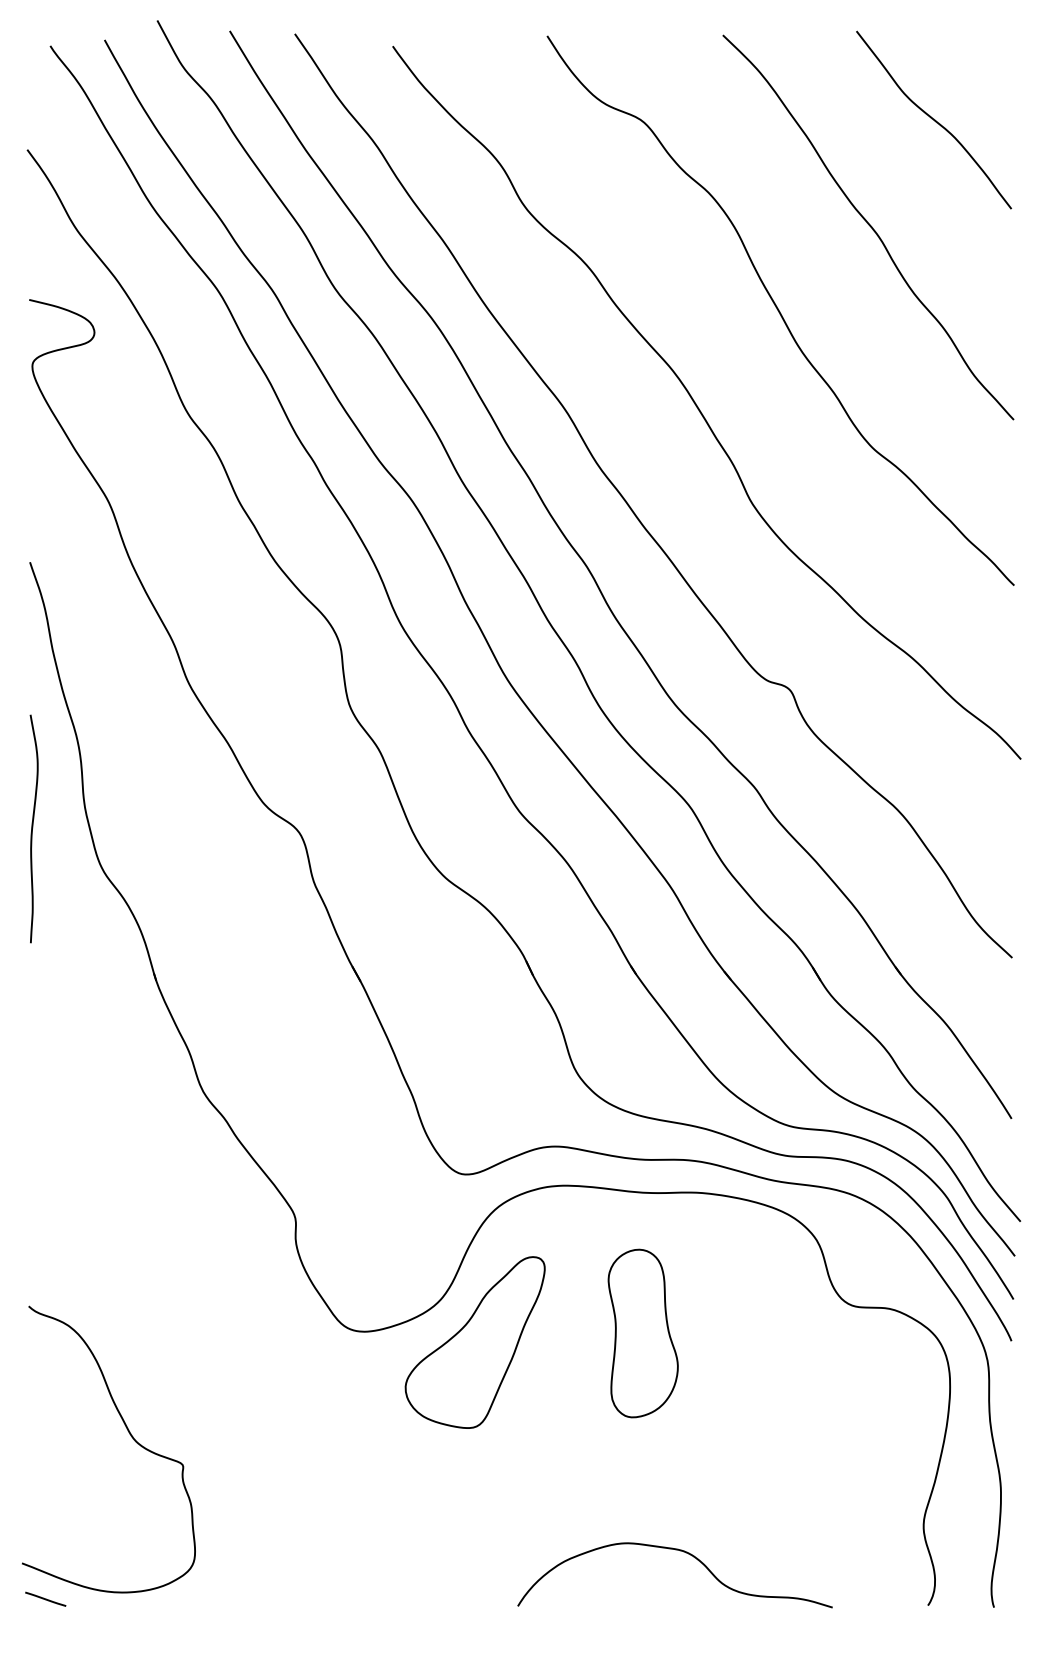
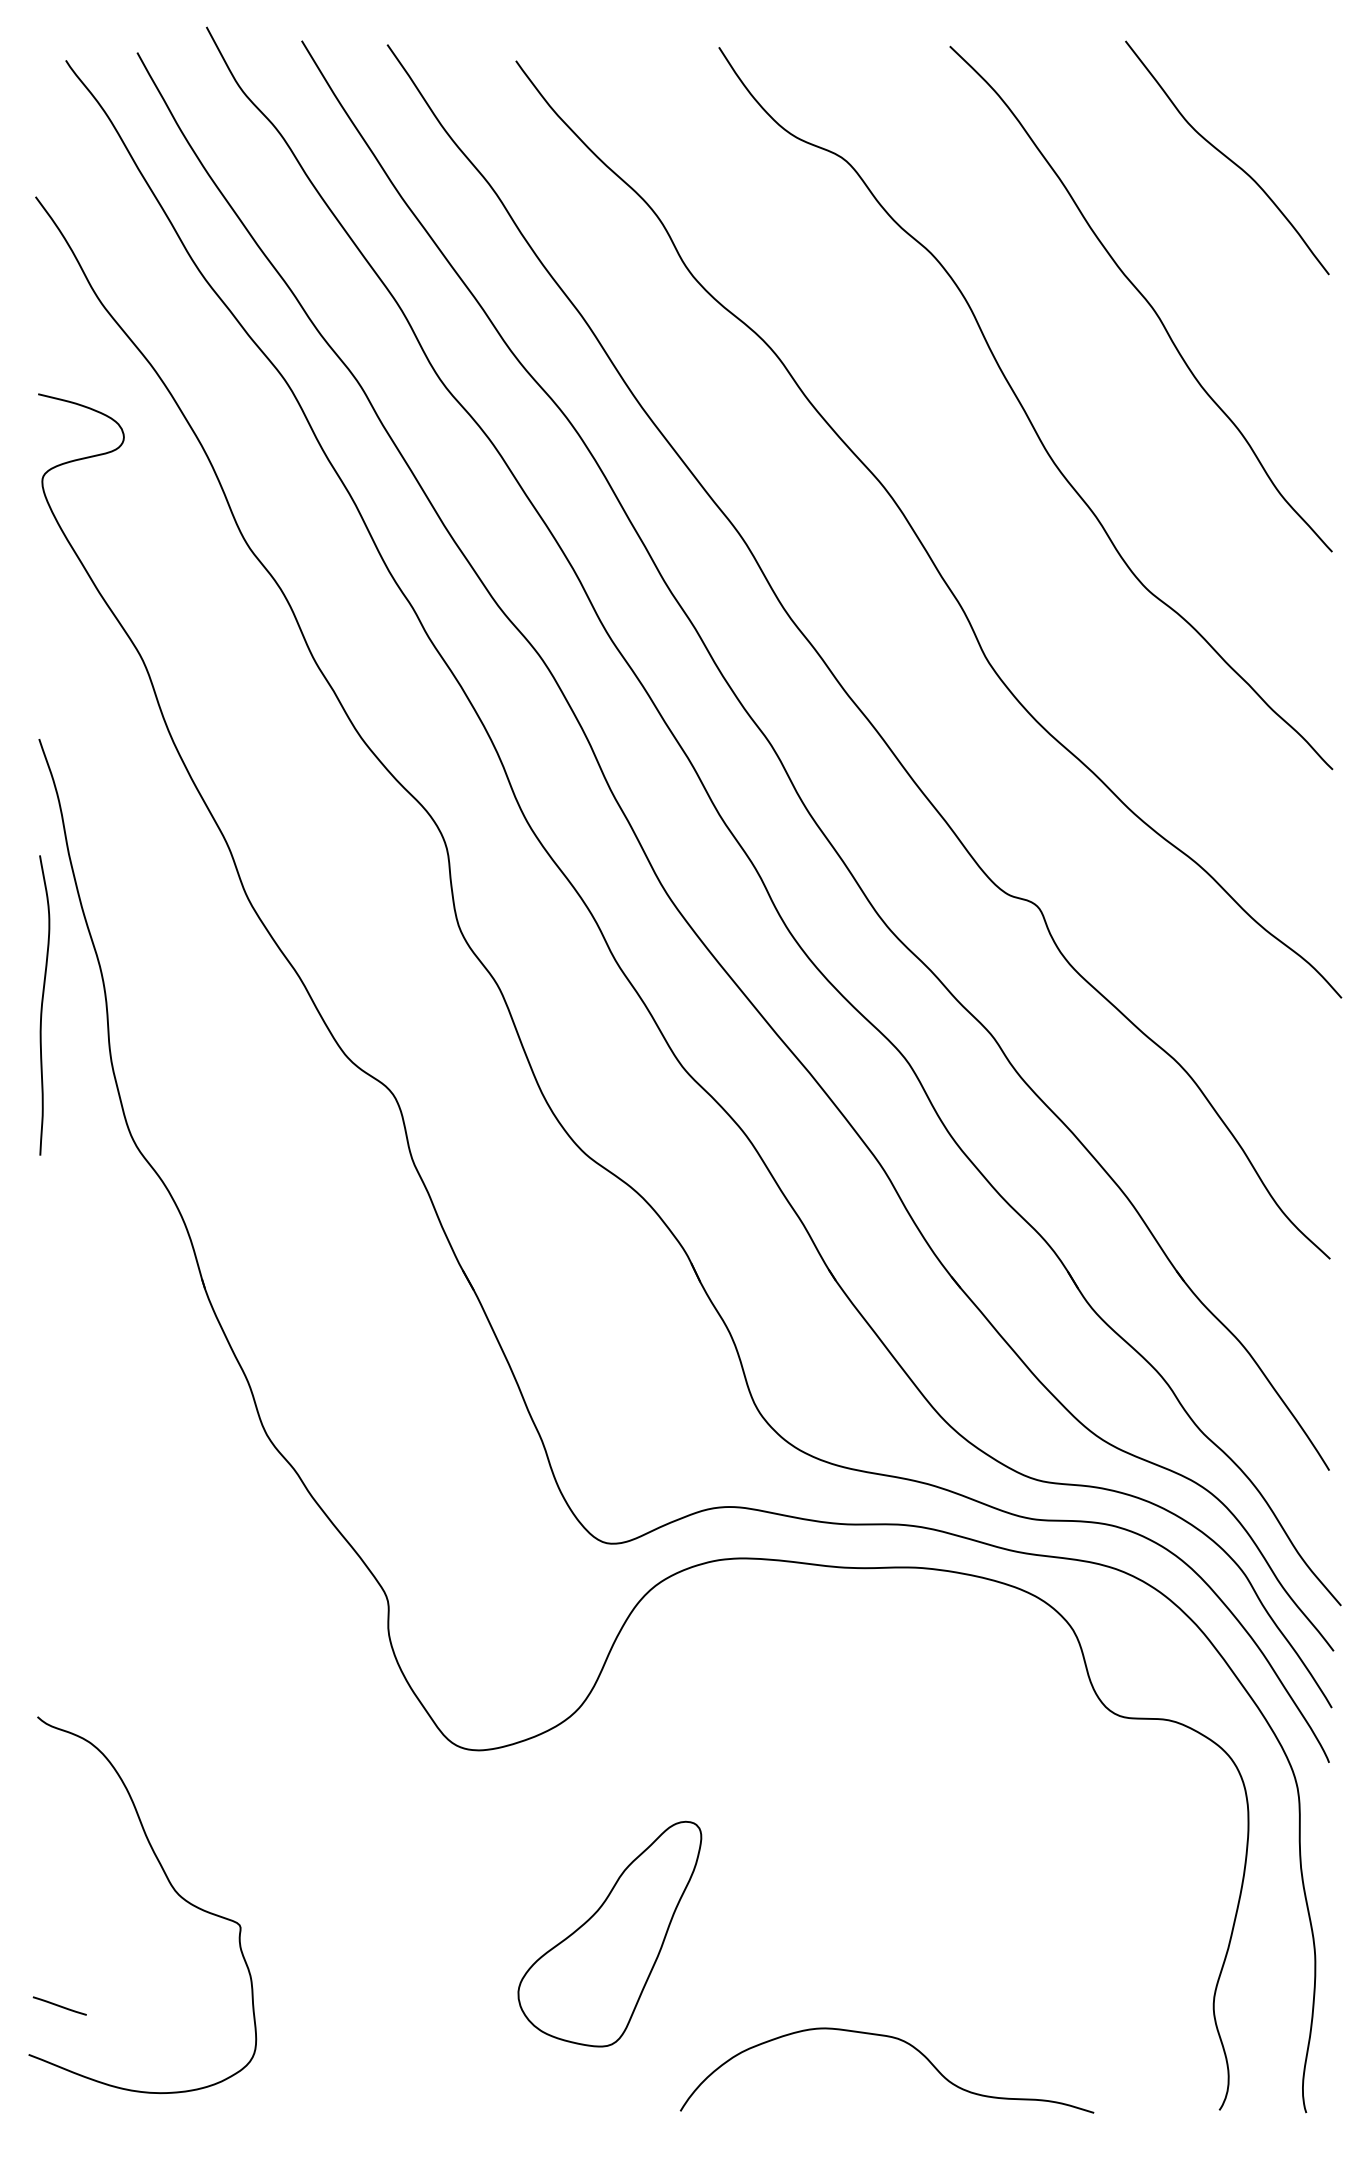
curve: (33, 827) -> (43, 1003), moved
part: (642, 1333) -> (844, 1752), removed
part: (474, 1342) -> (608, 1934), moved
line: (45, 1598) -> (59, 2005), moved

